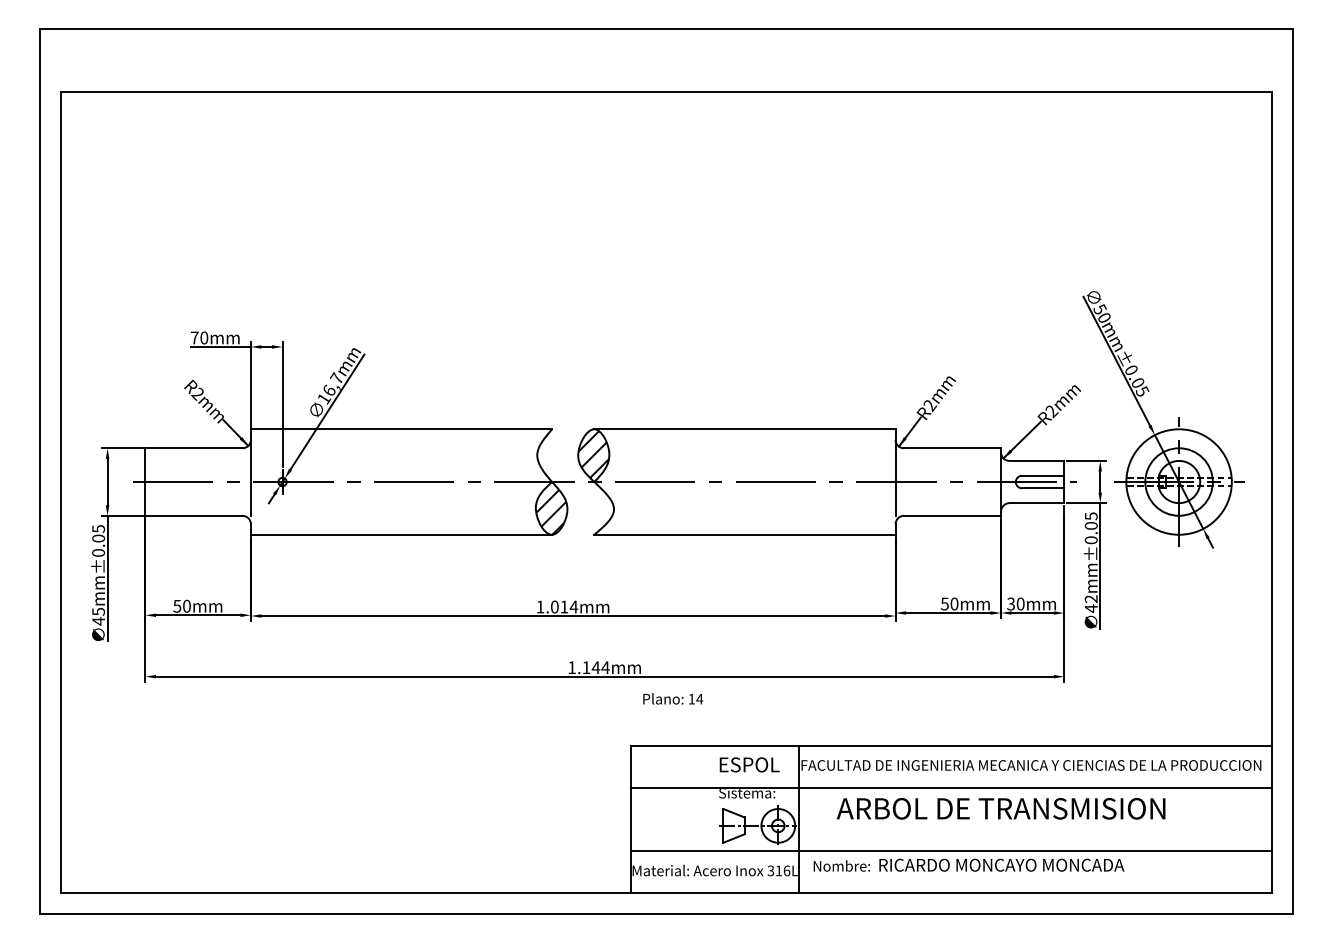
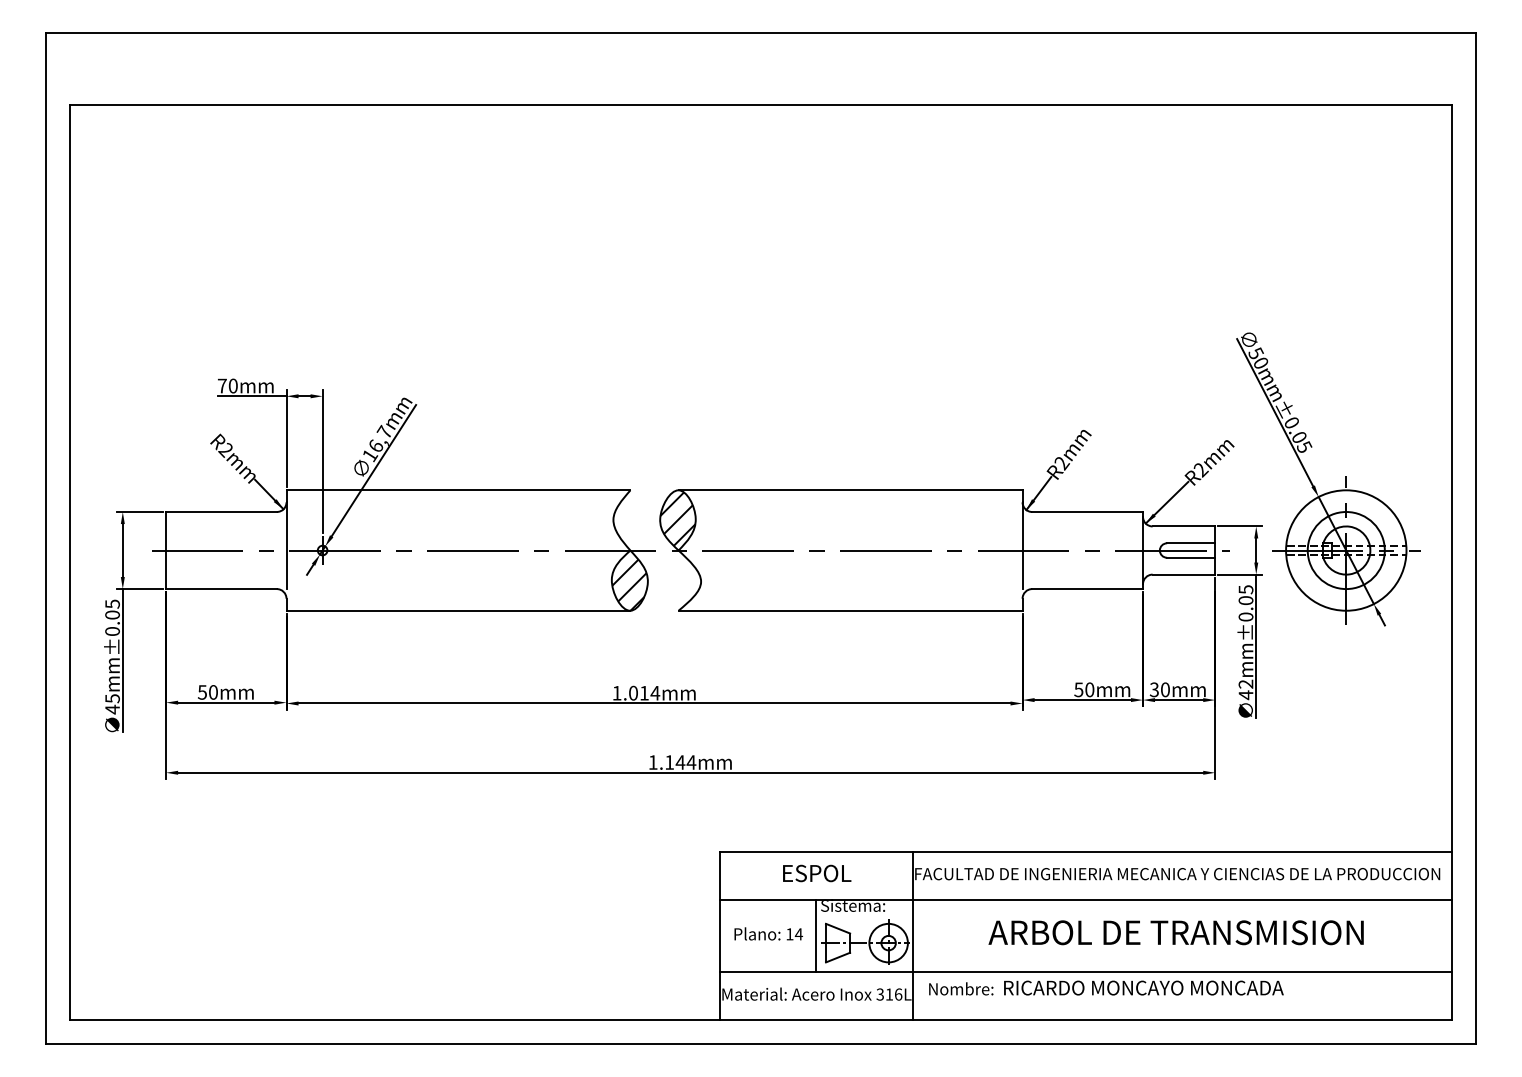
text: (673, 698) -> (768, 933), moved
text: (749, 764) -> (816, 873), moved
text: (1001, 808) -> (1176, 932), moved
line: (715, 819) -> (816, 935), added

